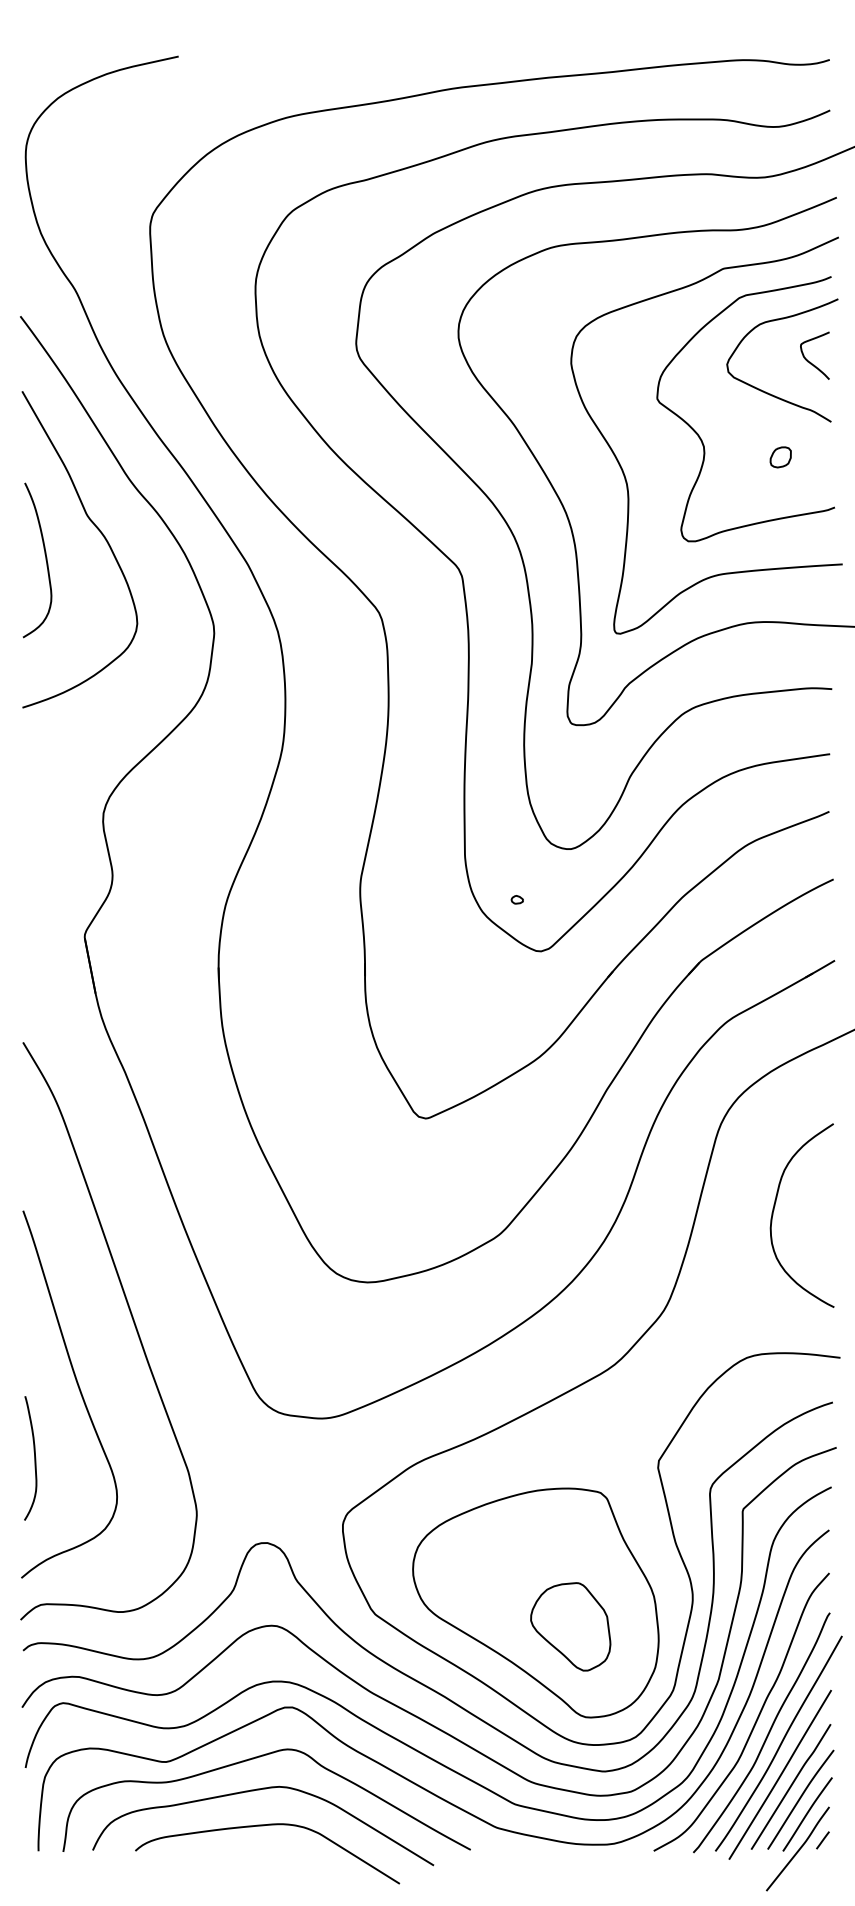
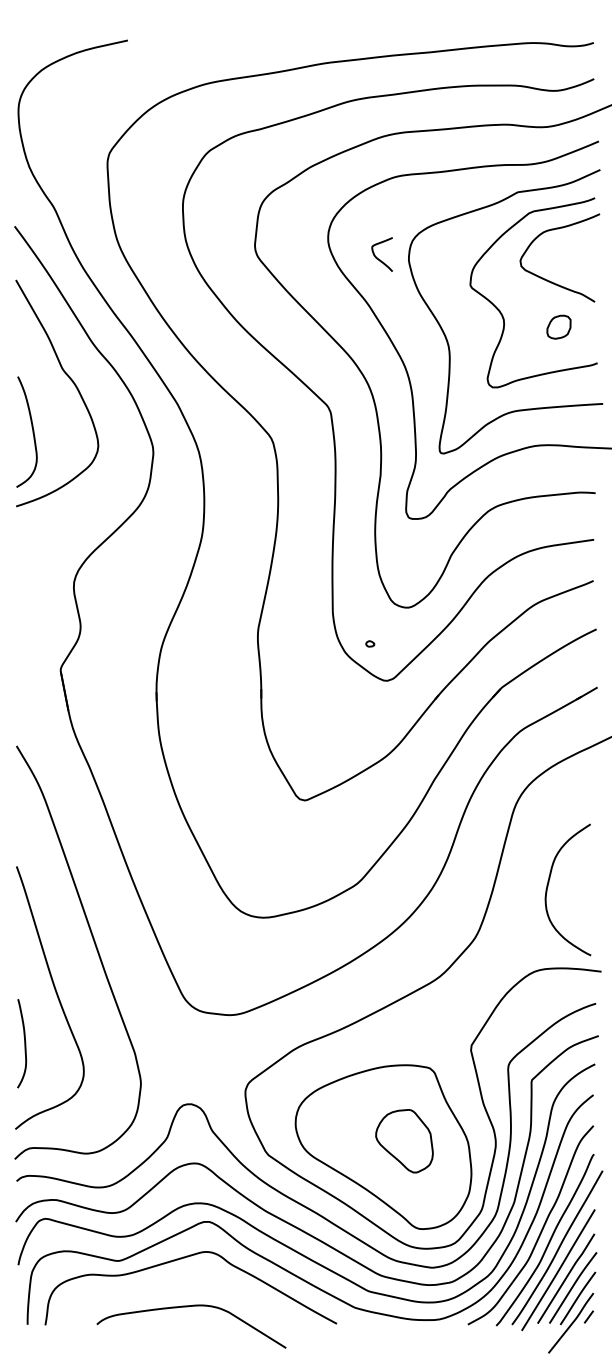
curve: (808, 359) -> (377, 257), moved
part: (780, 457) -> (558, 327), size x1.6
curve: (45, 559) -> (32, 431), moved
curve: (774, 1212) -> (548, 887), moved
part: (570, 1627) -> (404, 1141), moved
curve: (253, 1792) -> (181, 1282), removed

